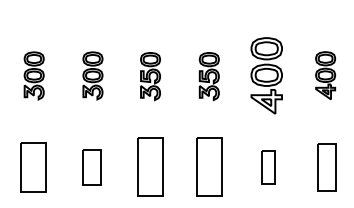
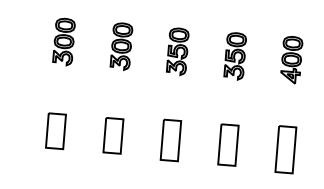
part: (266, 75) -> (291, 59), size x0.62
part: (32, 167) -> (55, 131), size x0.71
part: (150, 167) -> (170, 140), size x0.71
part: (209, 167) -> (228, 145), size x0.71
part: (268, 167) -> (286, 149), size x1.43

